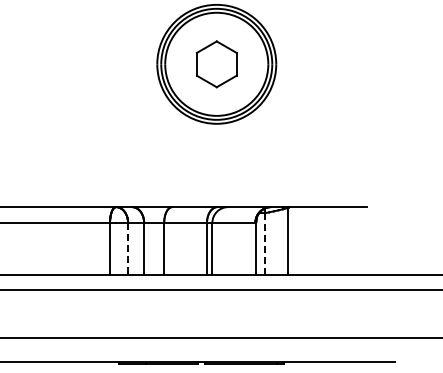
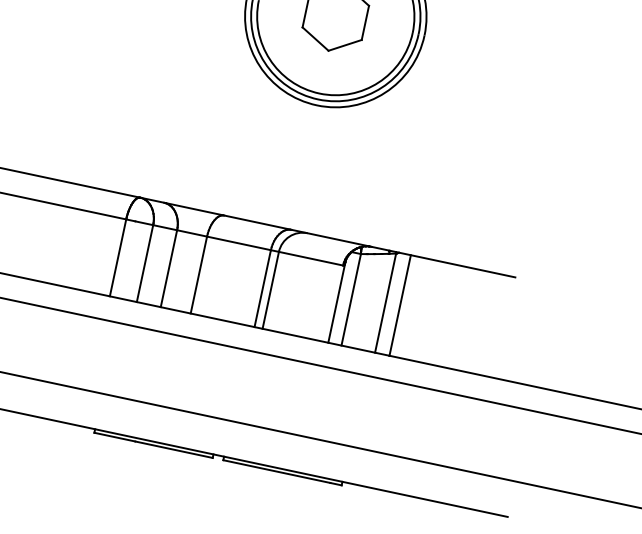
line: (297, 240) -> (400, 305), added
line: (265, 243) -> (351, 299), dashed -> solid
line: (128, 248) -> (145, 263), dashed -> solid

